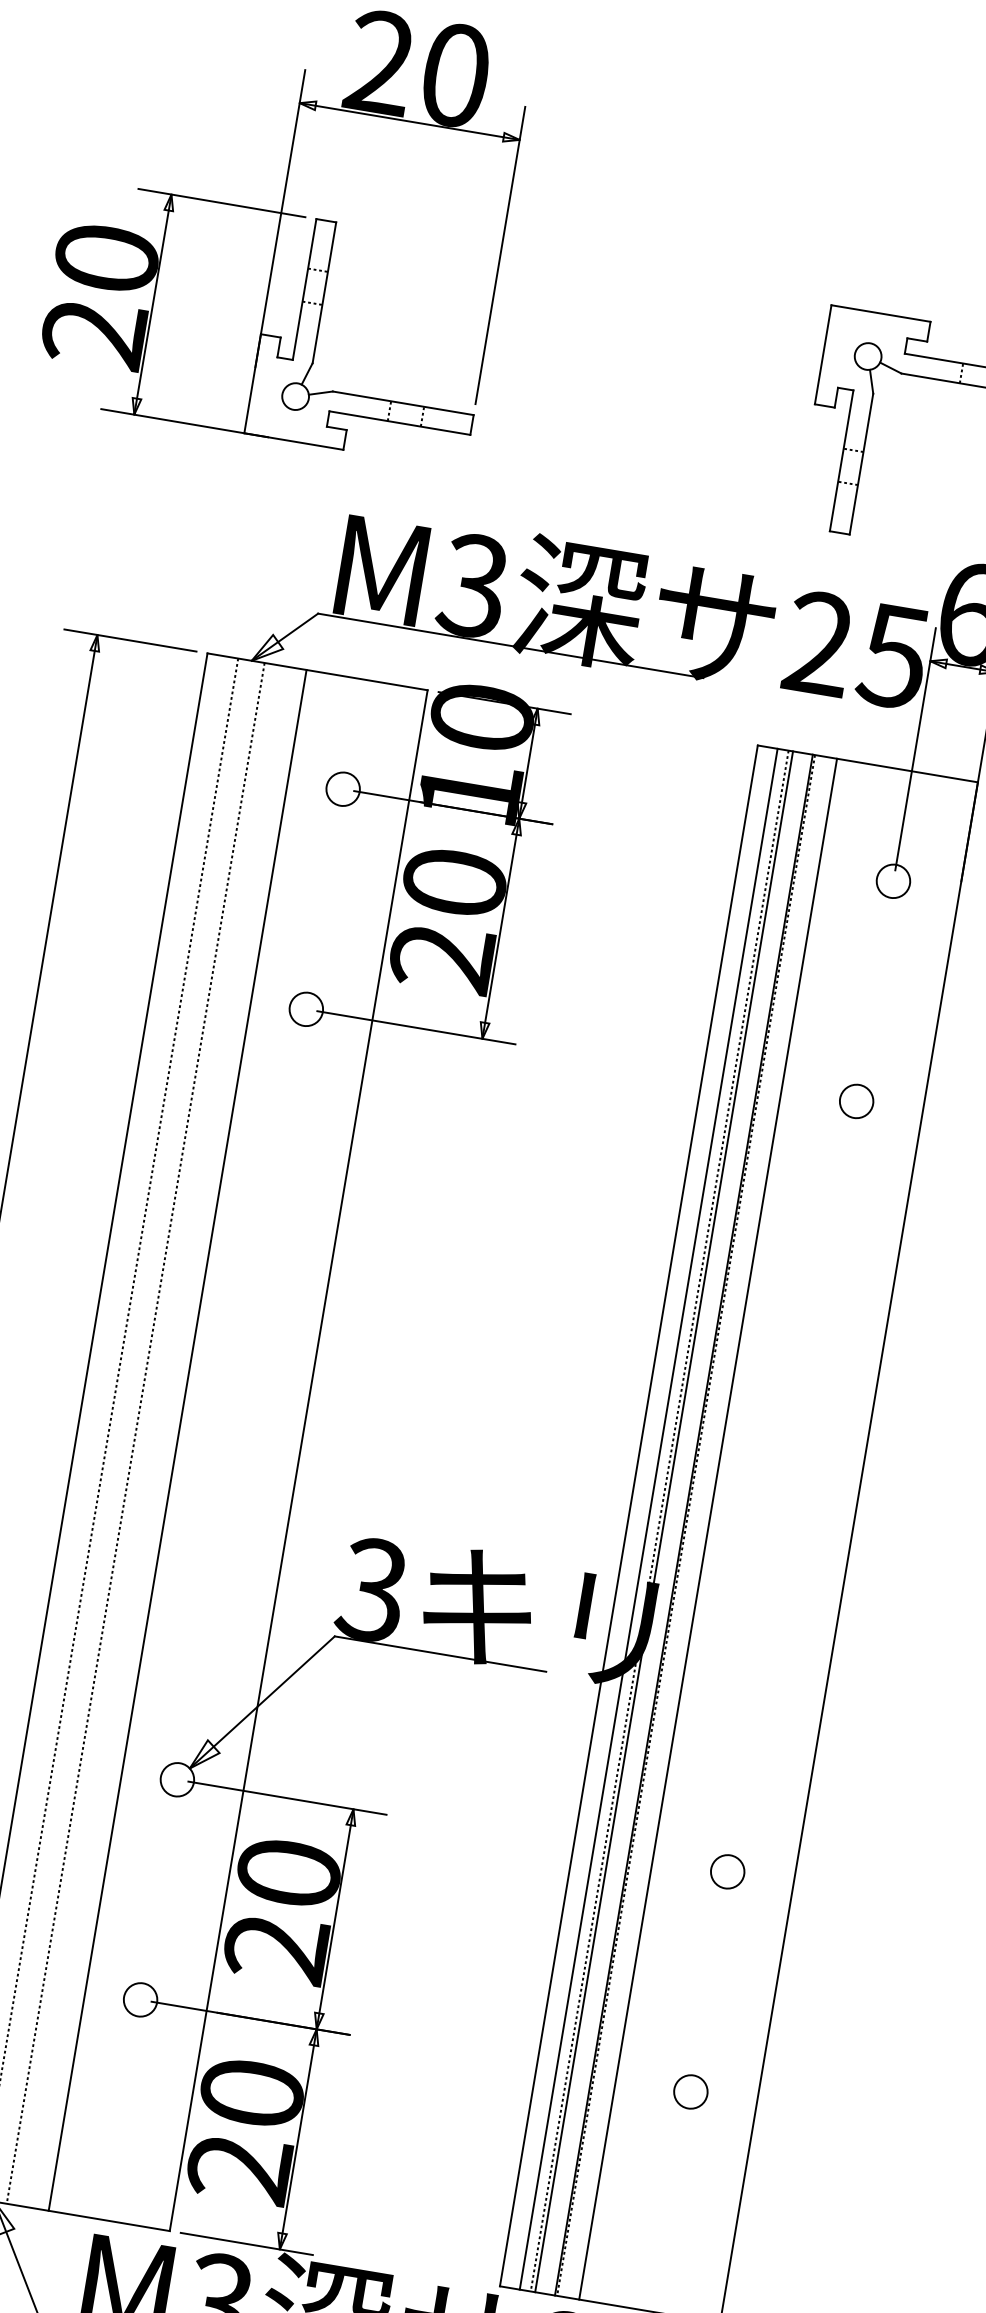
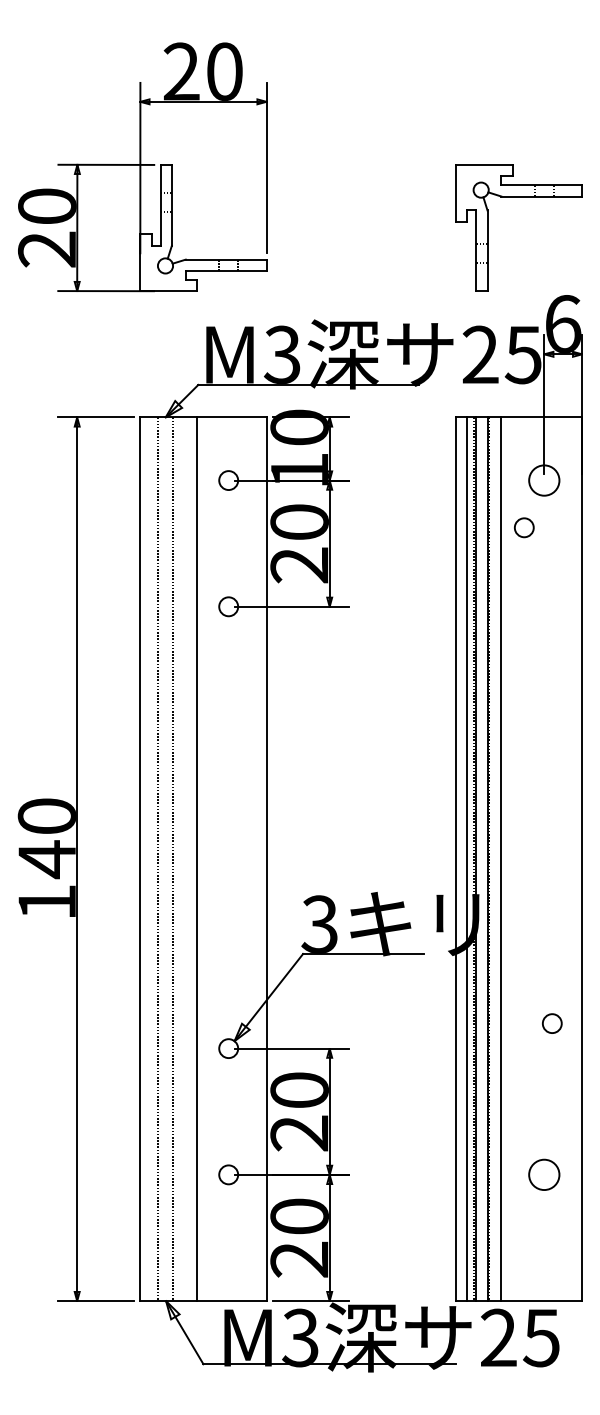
circle: (892, 880) -> (543, 480), size x1.6
circle: (857, 1100) -> (524, 527), moved
circle: (728, 1871) -> (552, 1023), moved
circle: (689, 2091) -> (543, 1174), size x1.6

